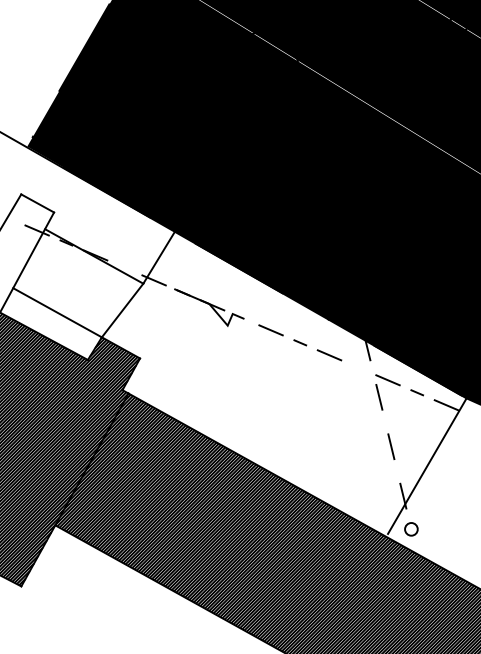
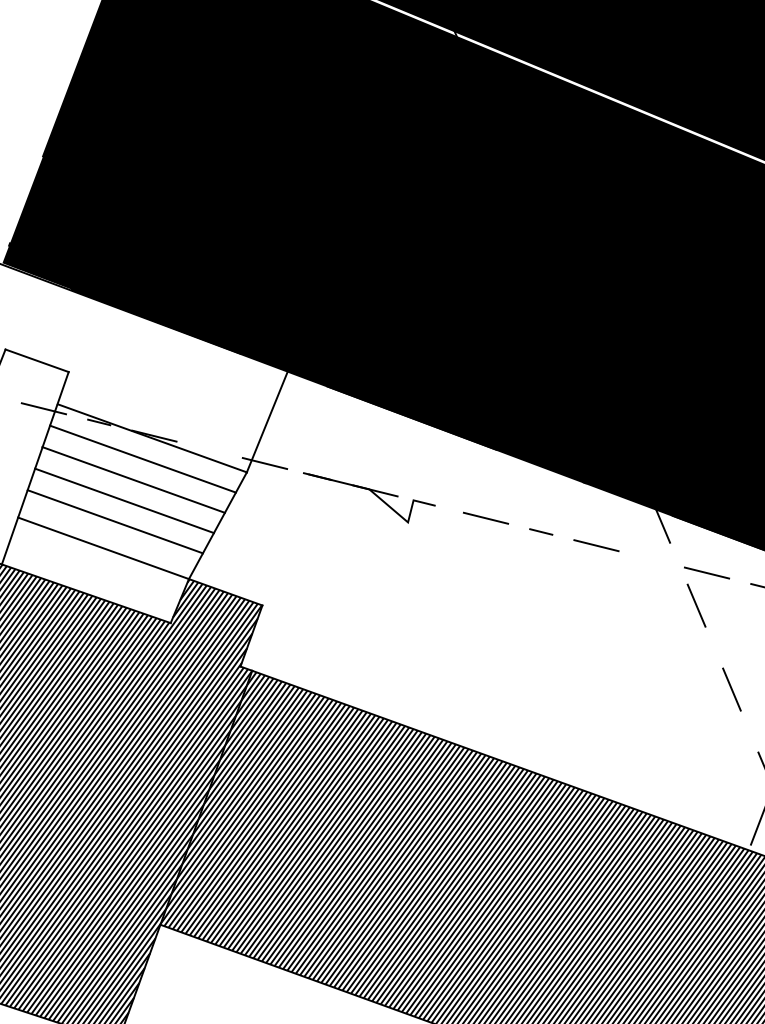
line: (87, 266) -> (143, 457), added
line: (79, 277) -> (132, 479), added
line: (72, 288) -> (123, 501), added
line: (65, 298) -> (113, 520), added

